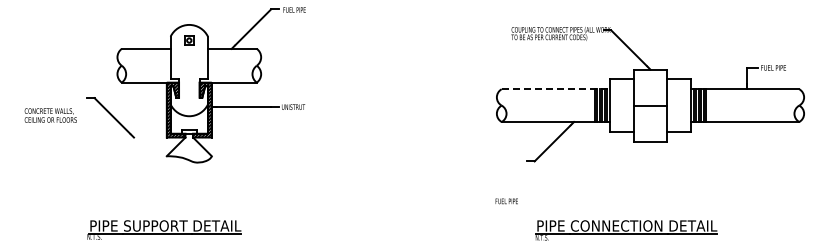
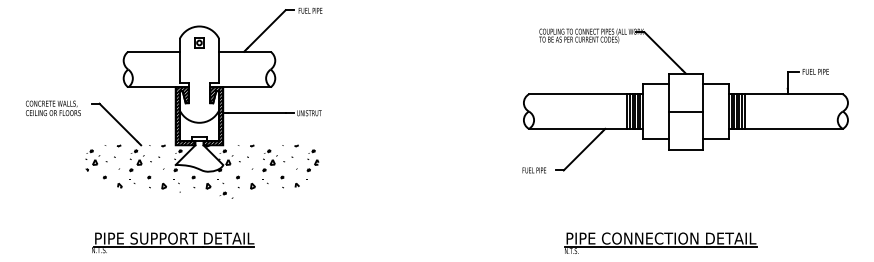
line: (555, 89) -> (585, 94), dashed -> solid
text: (50, 115) -> (53, 108), moved
hatch: (191, 162) -> (201, 171), added
text: (506, 201) -> (534, 170), moved

